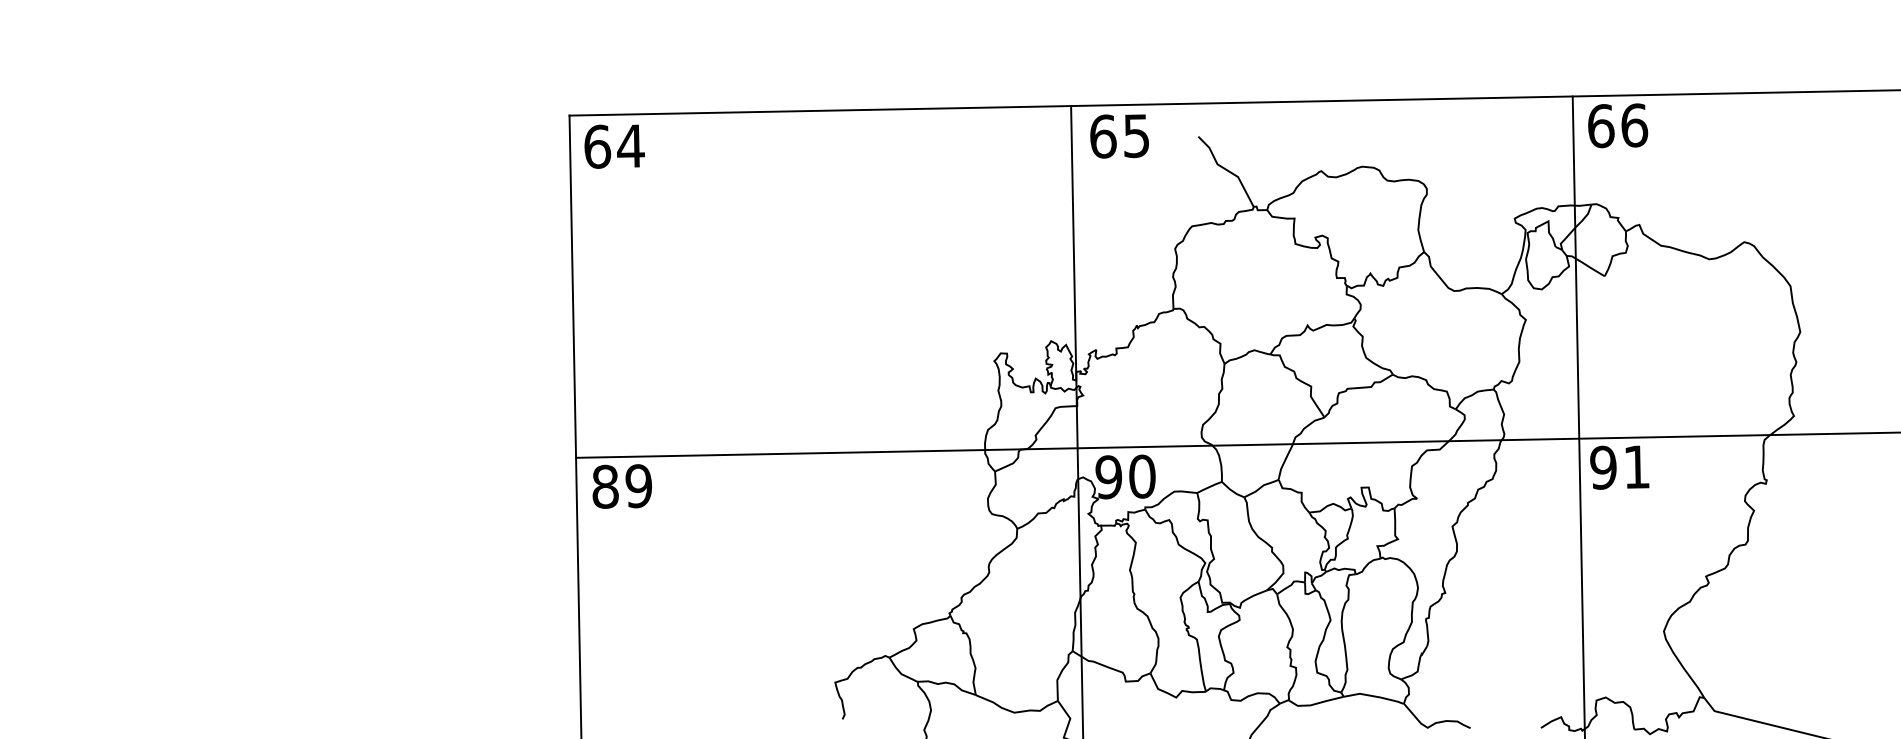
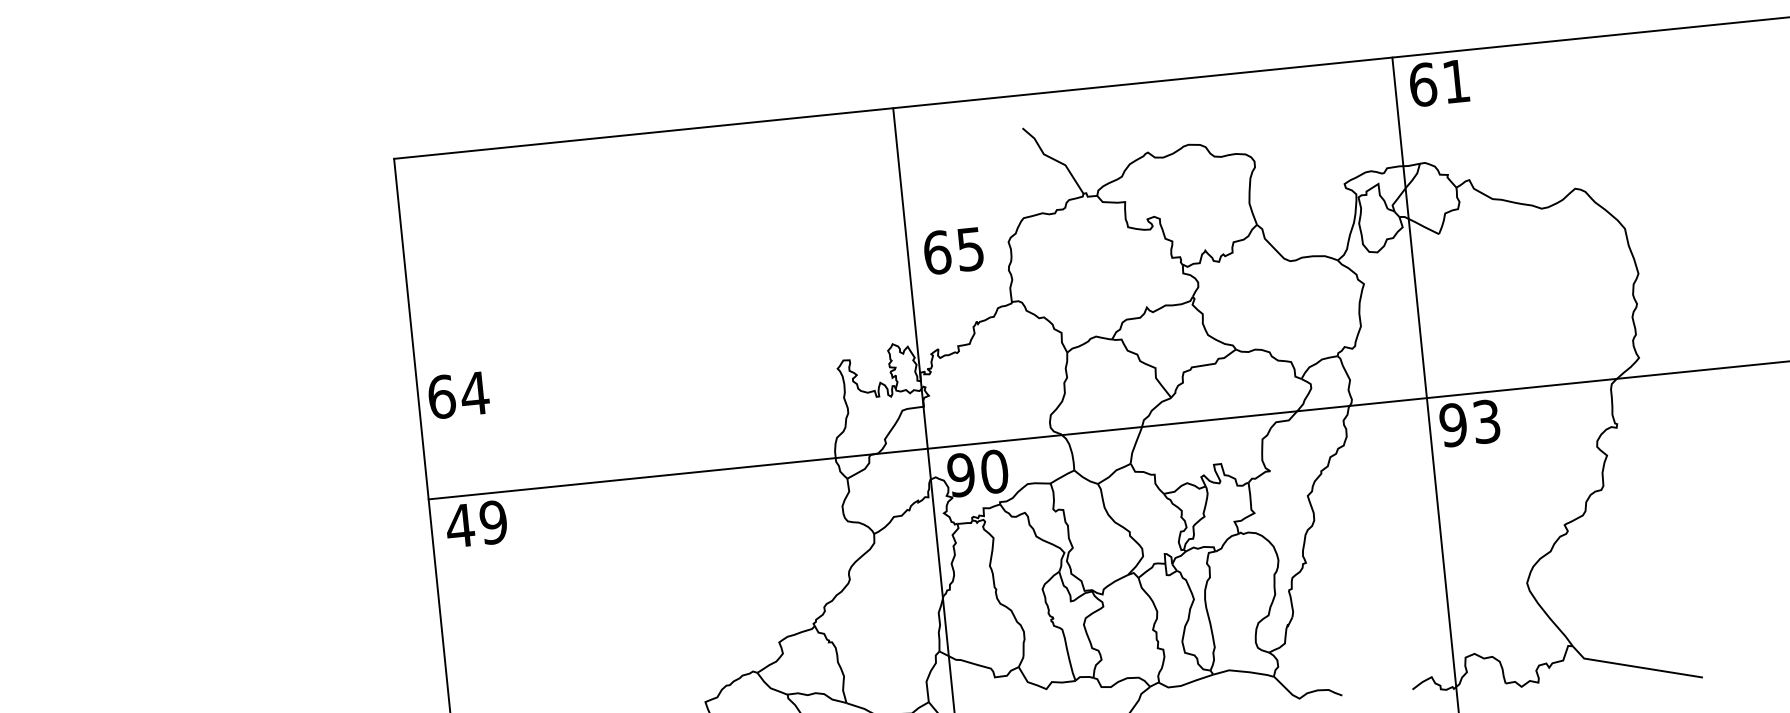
text: (1634, 125) -> (1456, 81), 66 -> 61
text: (1119, 136) -> (953, 251), moved
text: (614, 146) -> (458, 395), moved
text: (1636, 467) -> (1486, 422), 91 -> 93
text: (605, 486) -> (460, 525), 89 -> 49

